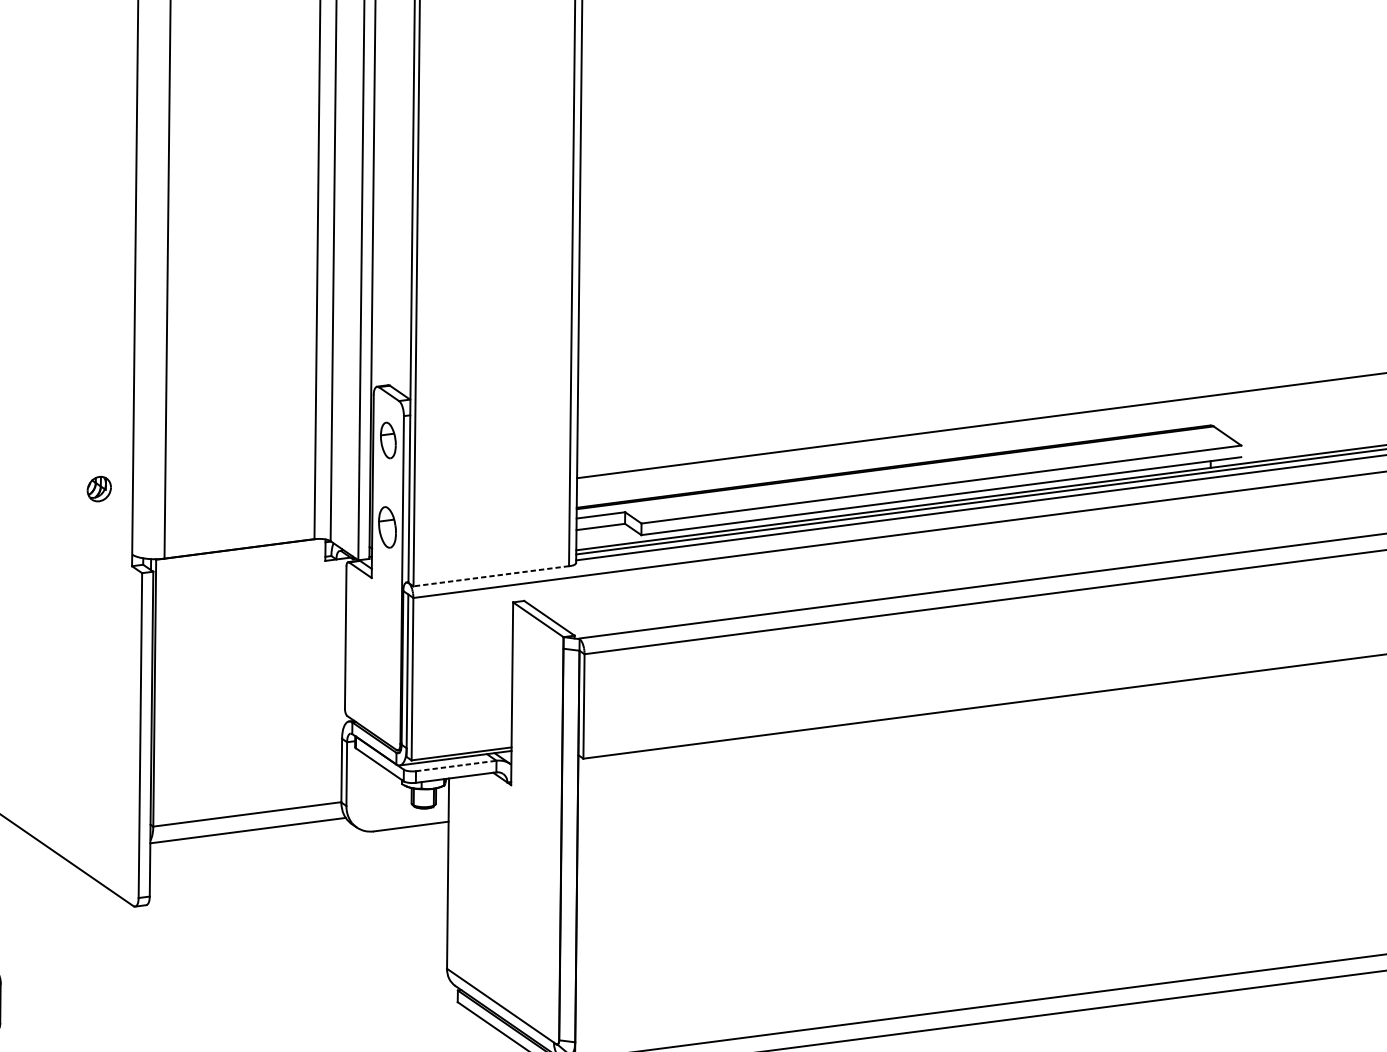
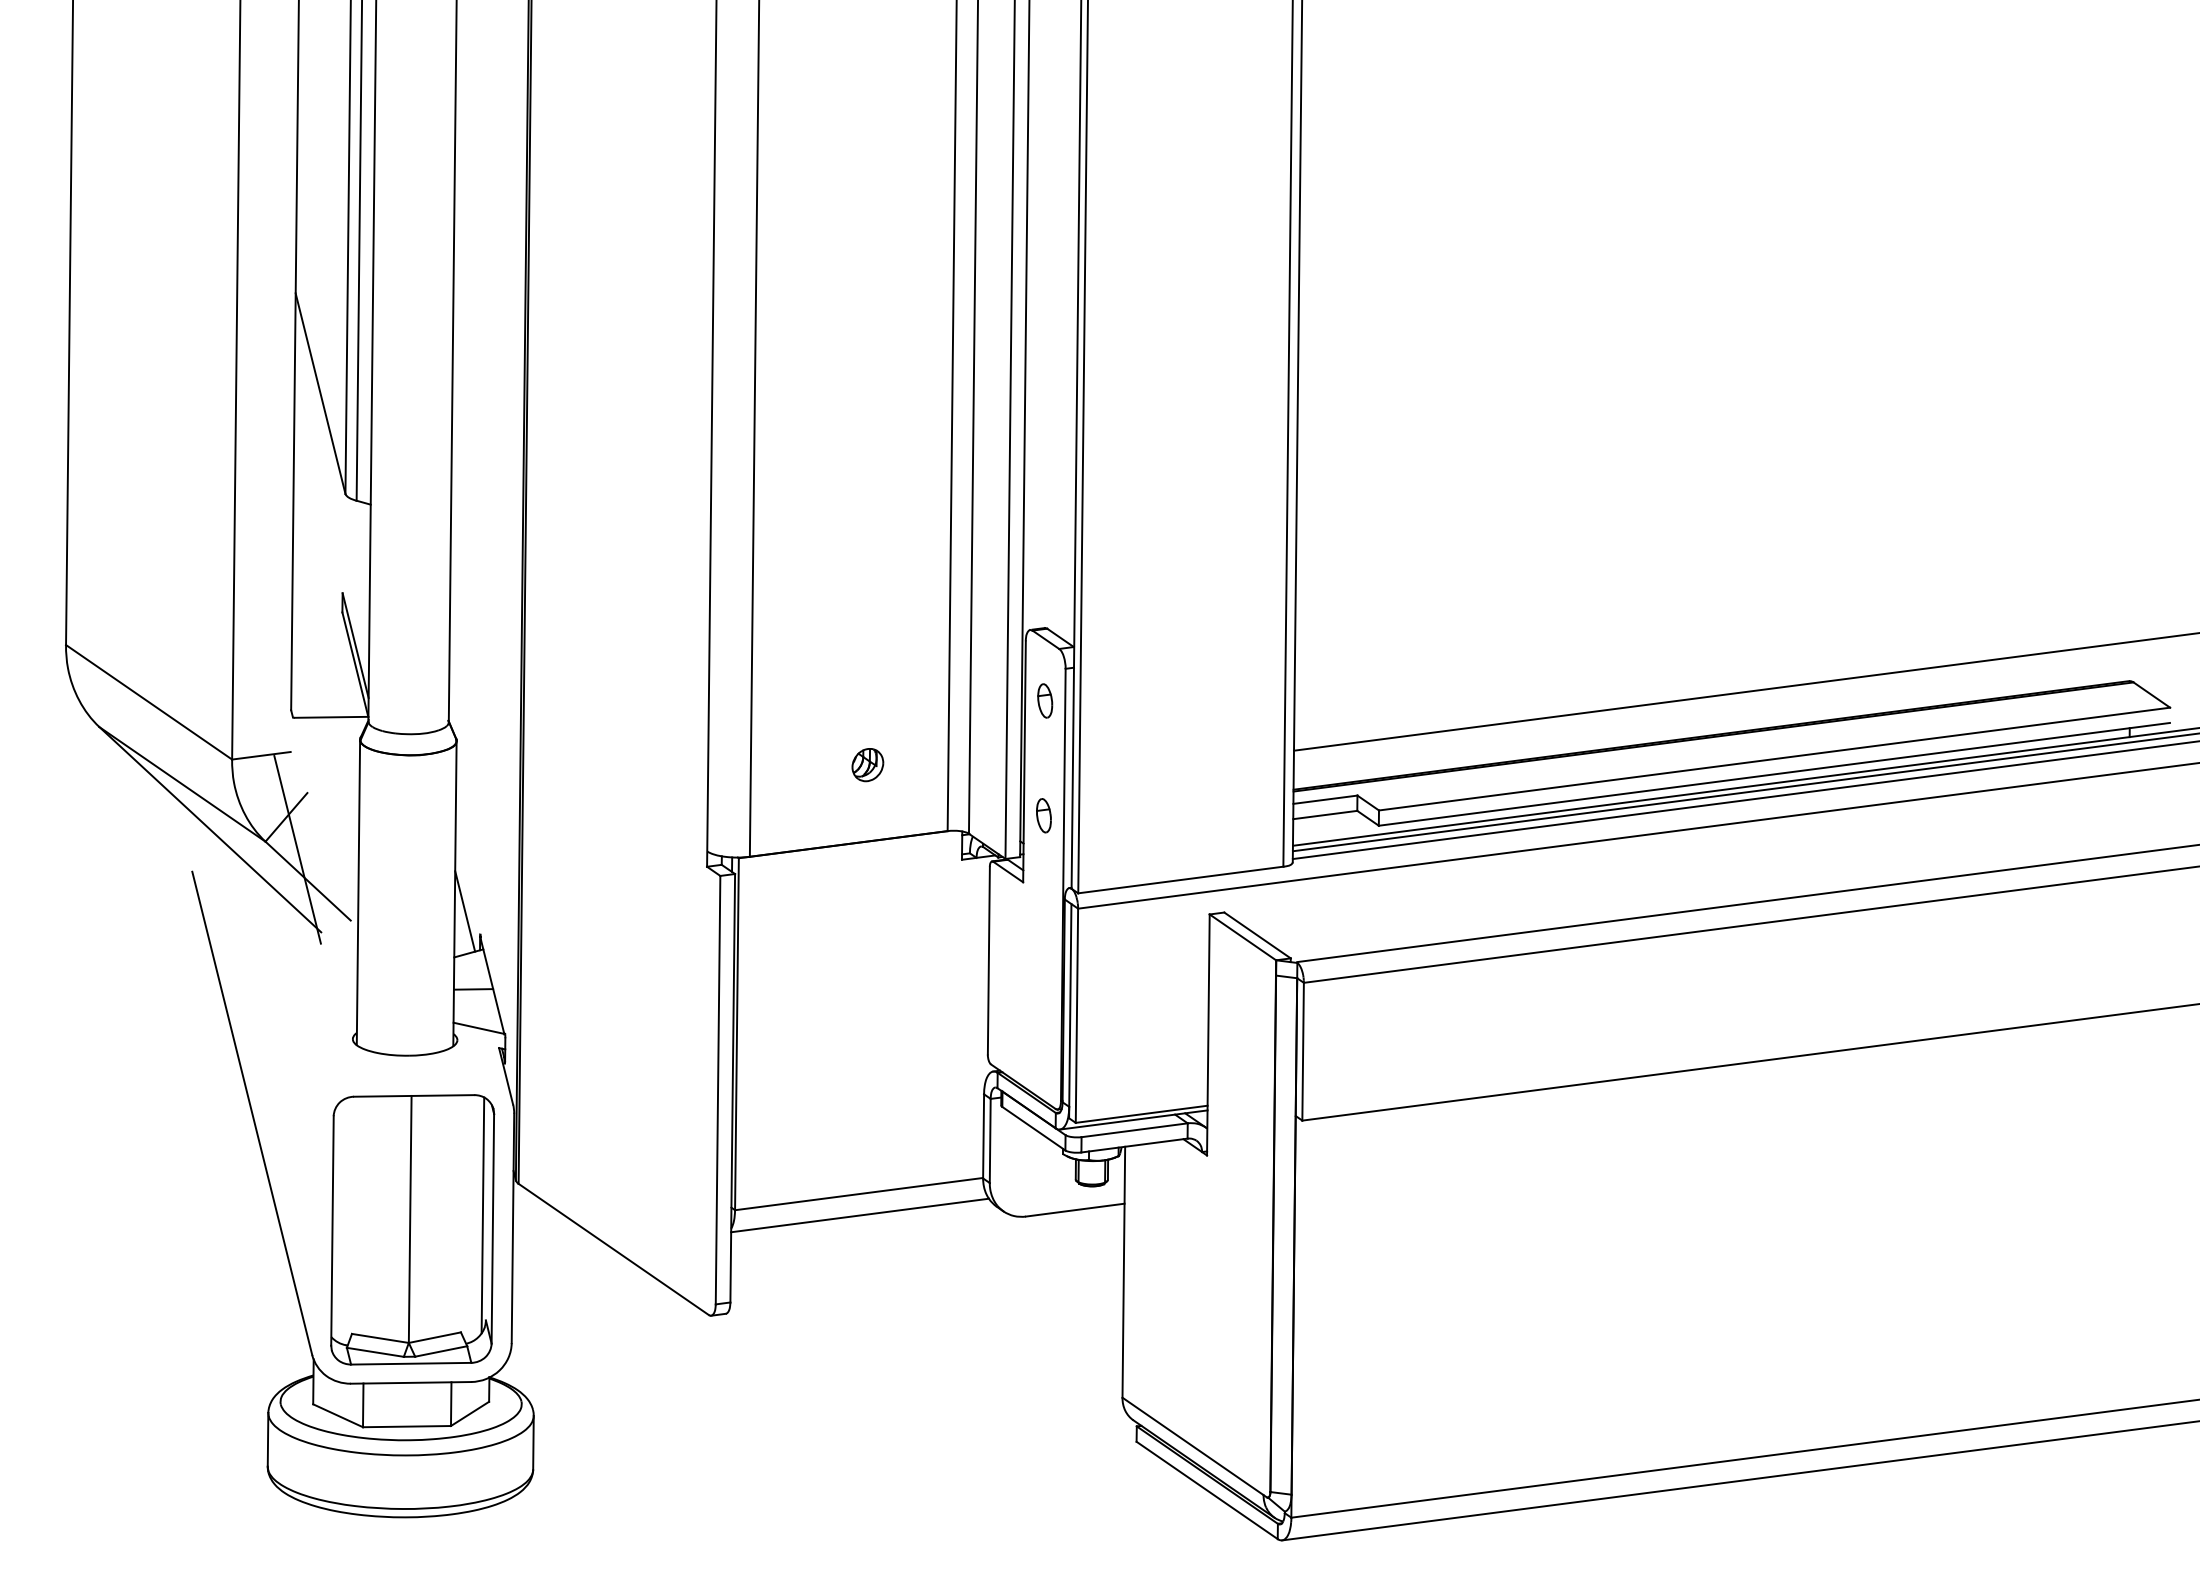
part: (388, 440) -> (1045, 700), size x0.71
part: (99, 489) -> (867, 765), moved
part: (387, 527) -> (1043, 815), size x0.62
line: (491, 576) -> (1180, 880), dashed -> solid
line: (456, 766) -> (1134, 1130), dashed -> solid

